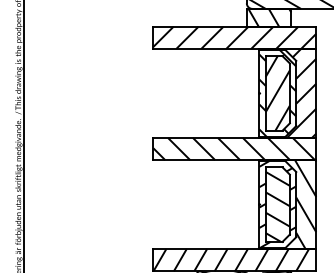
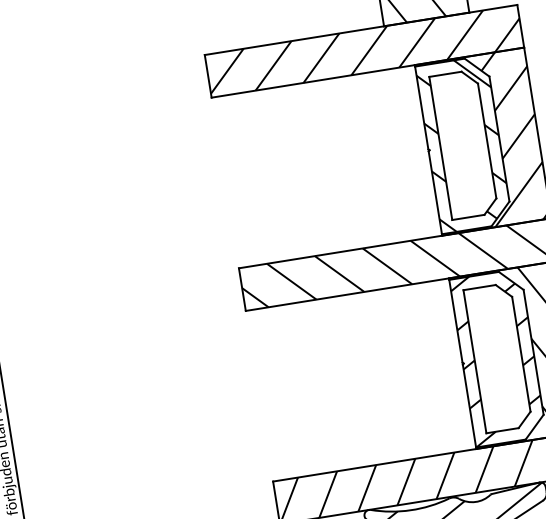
hatch: (277, 93) -> (463, 144), removed
hatch: (277, 206) -> (498, 361), removed

